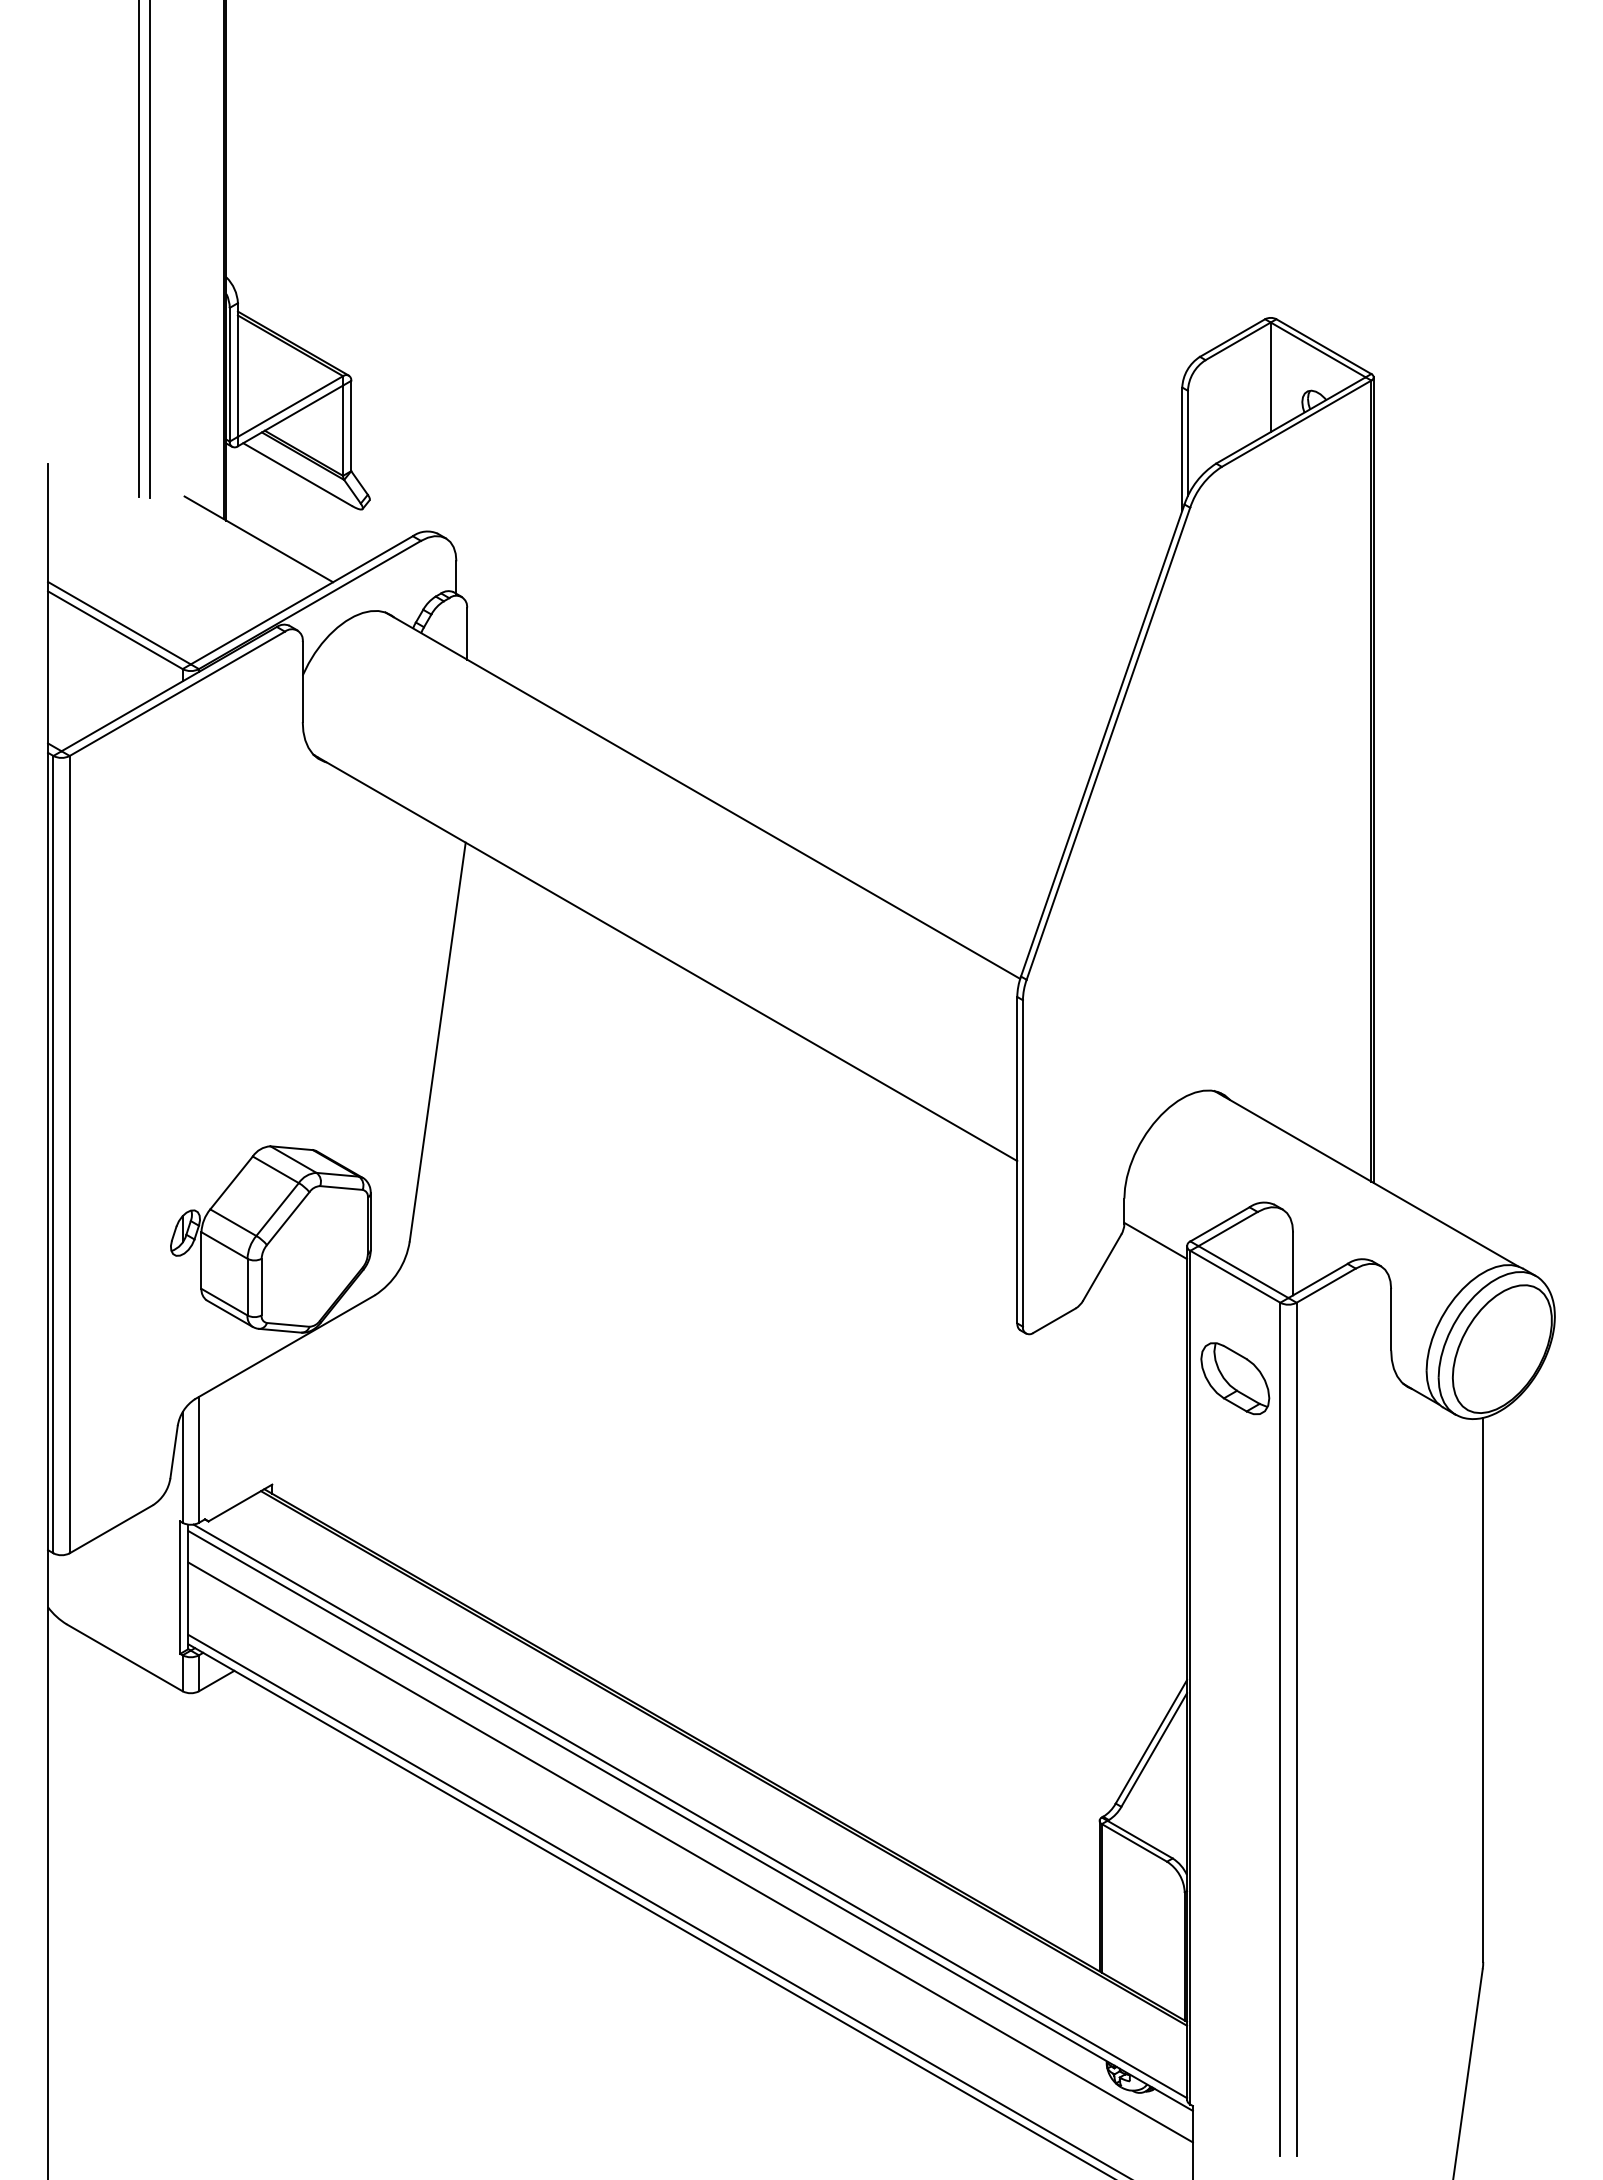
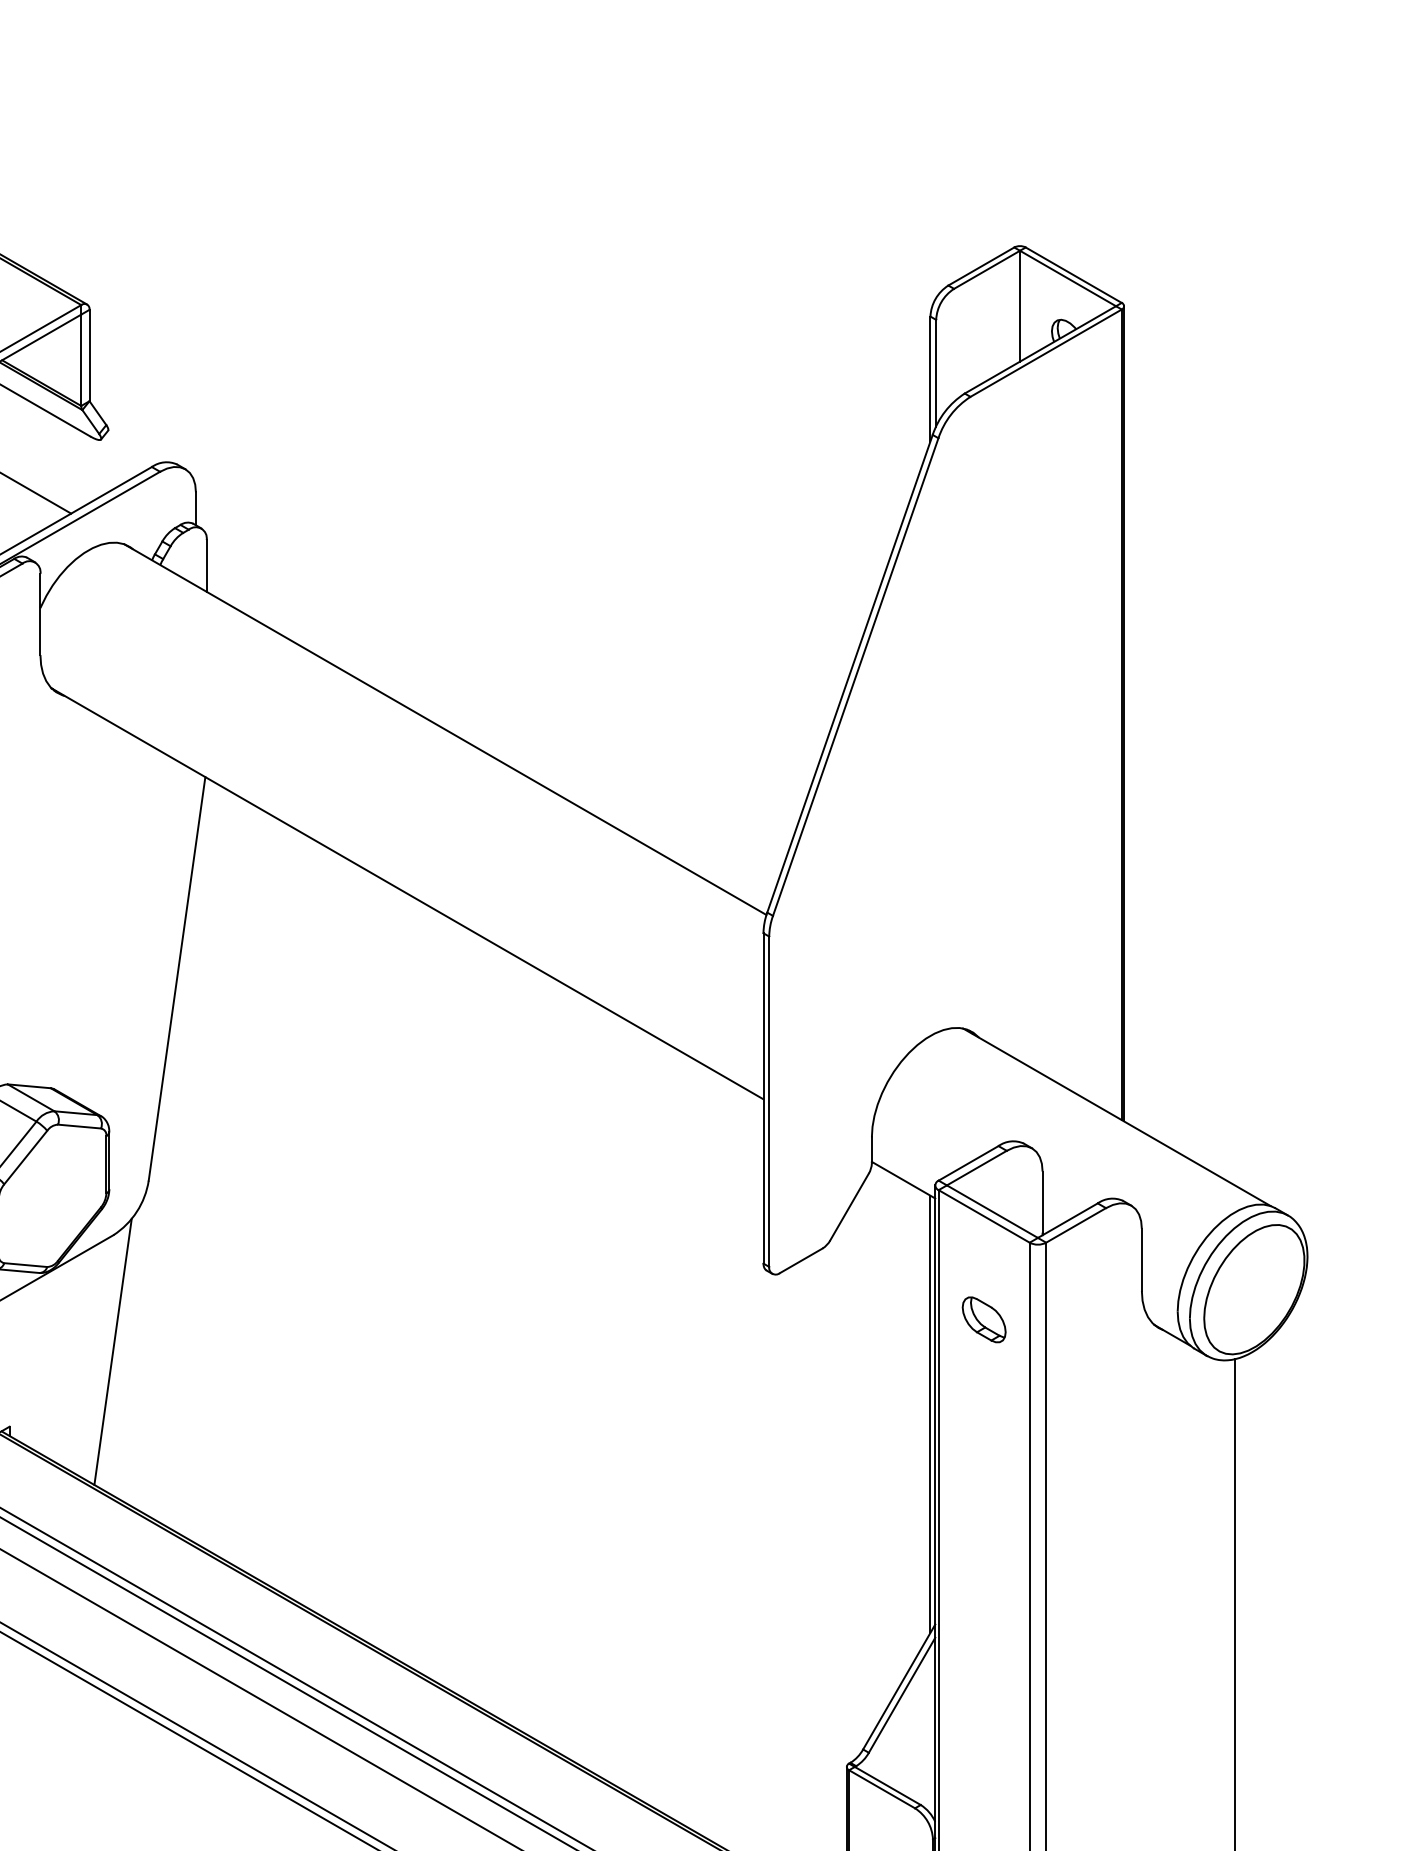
part: (1235, 1379) -> (984, 1320), size x0.62
line: (374, 1410) -> (113, 1351), added
line: (1182, 1472) -> (930, 1414), added

